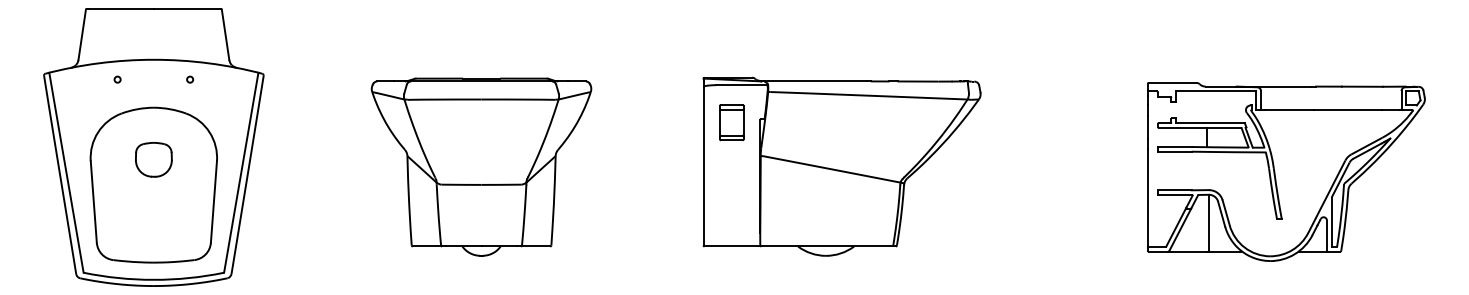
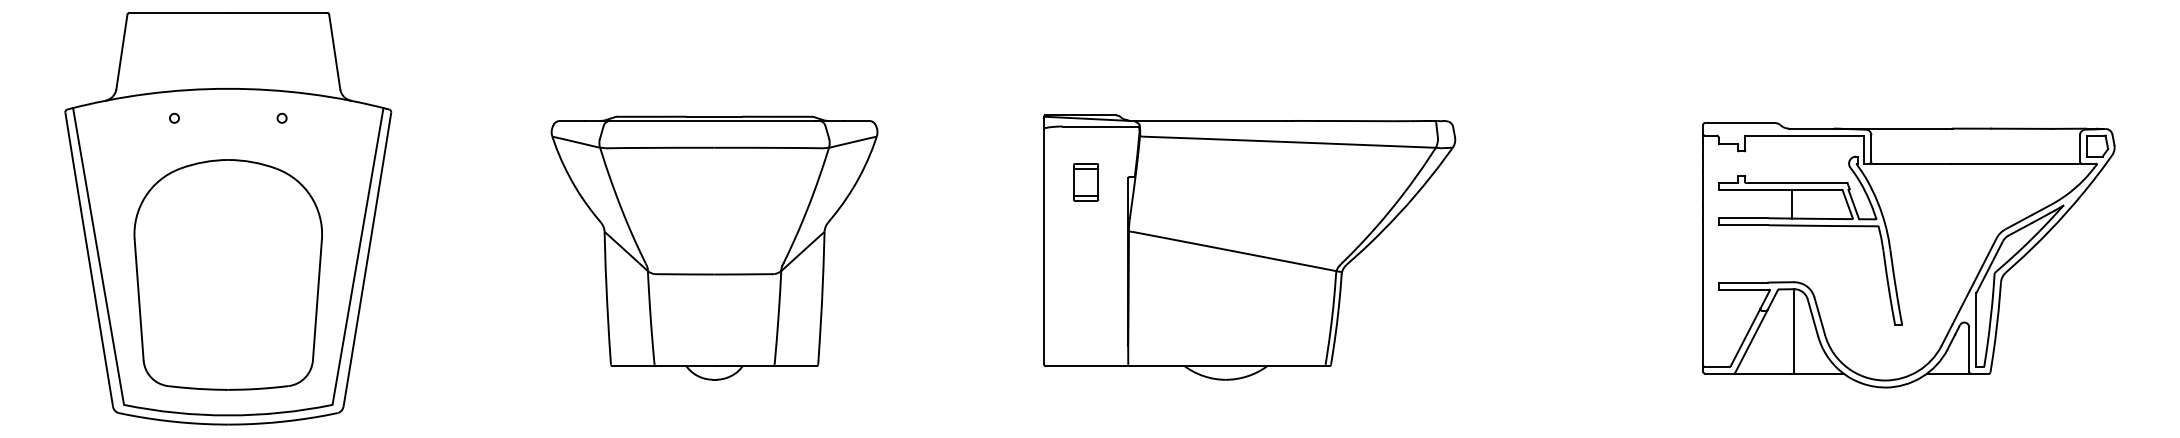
part: (731, 122) -> (1085, 181), size x0.7
part: (153, 159) -> (227, 236), removed

